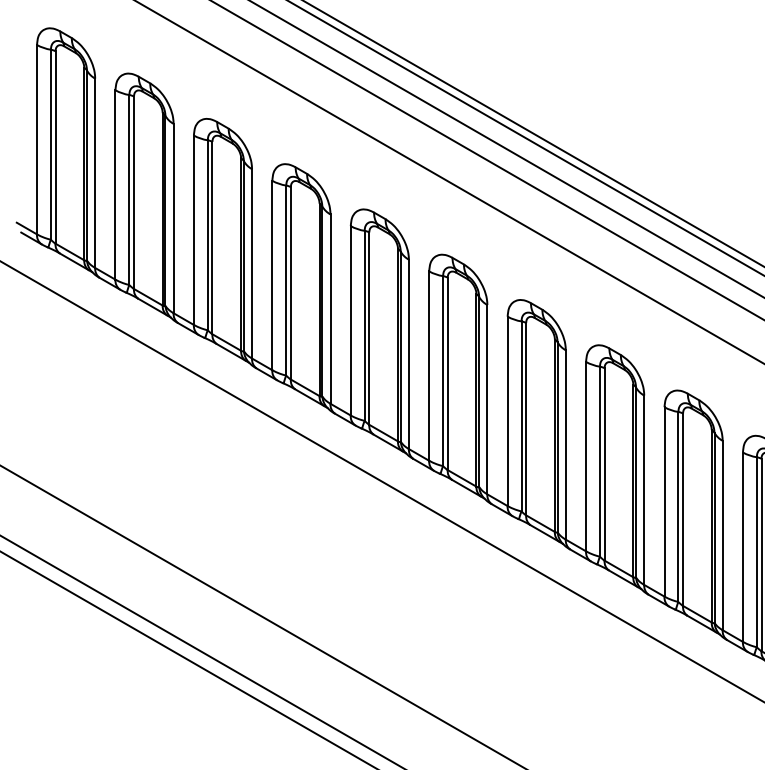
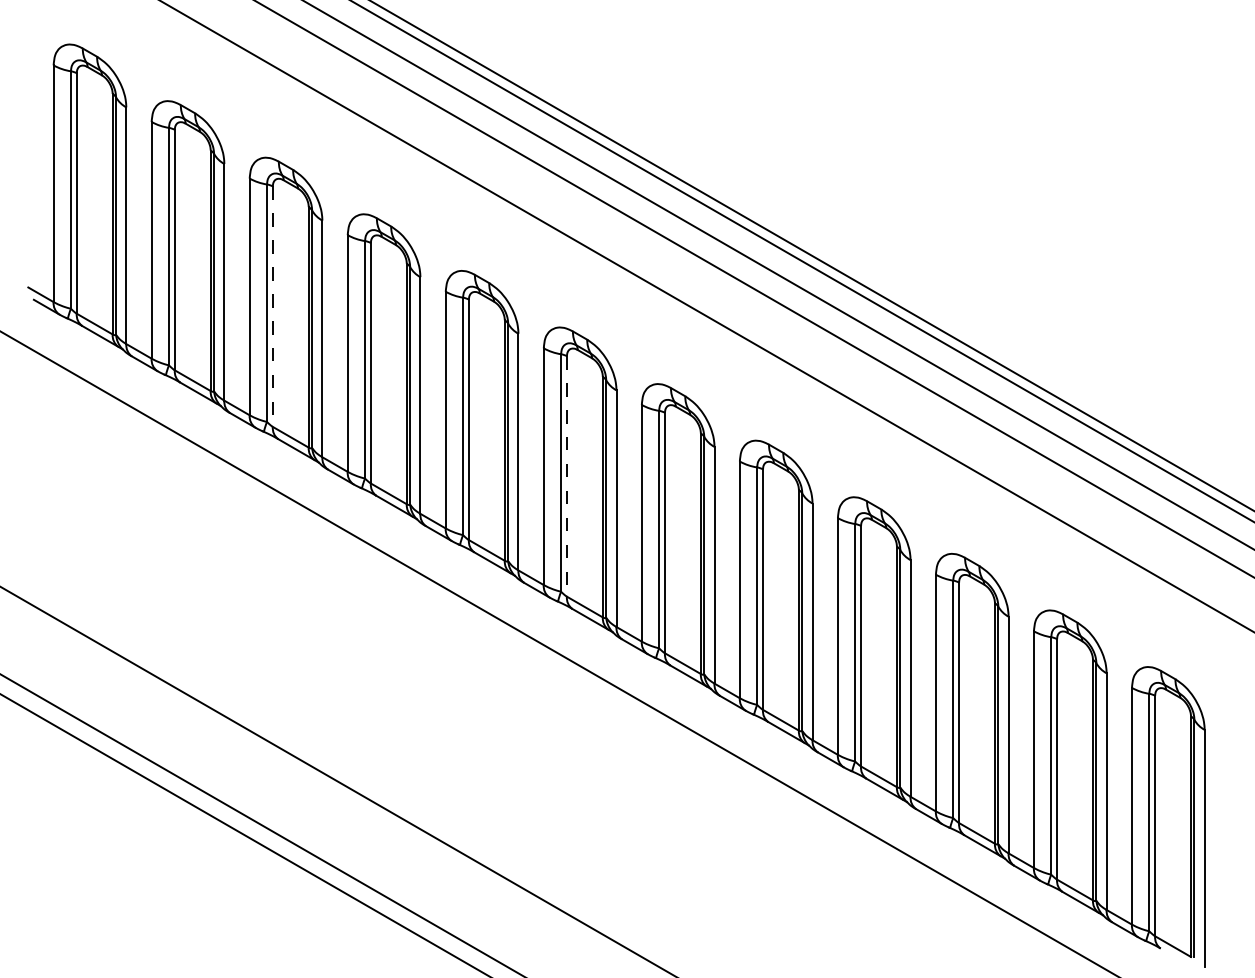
line: (212, 238) -> (272, 307), solid -> dashed
line: (447, 373) -> (566, 476), solid -> dashed

